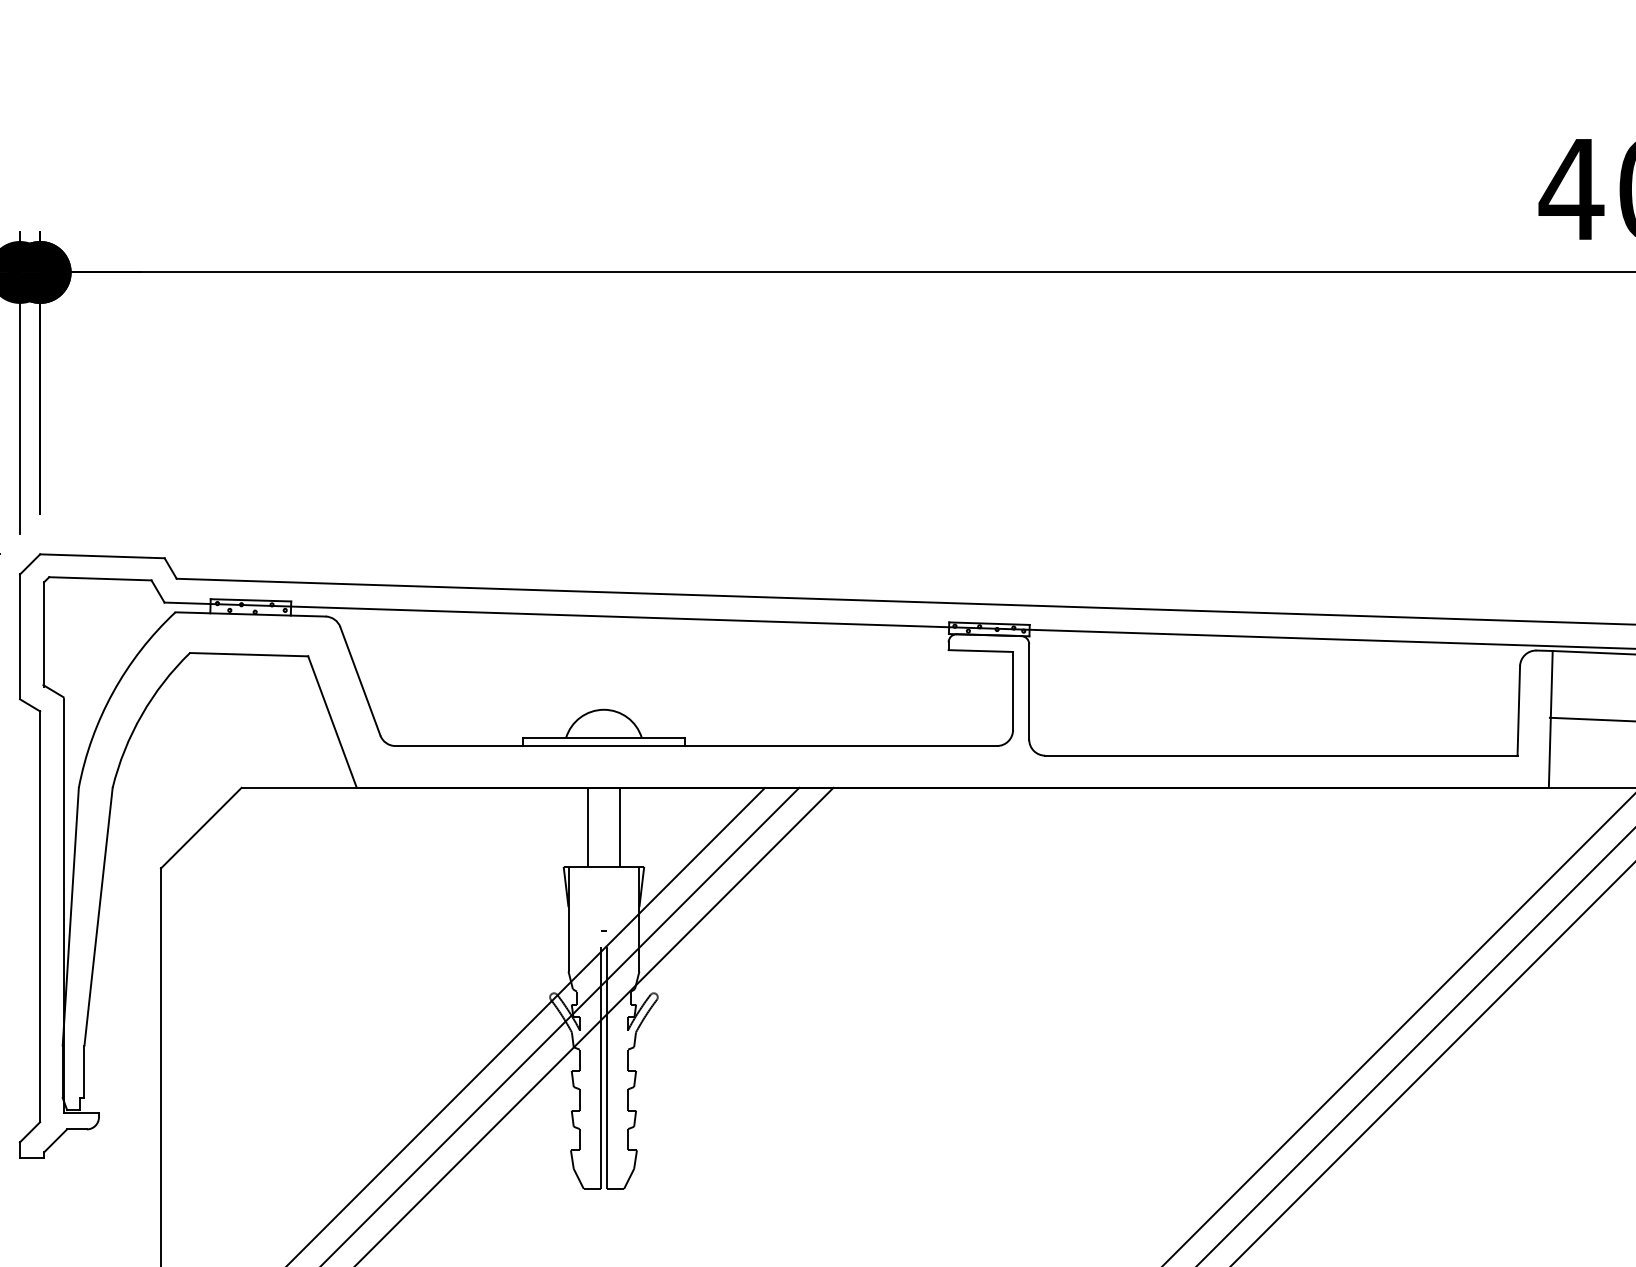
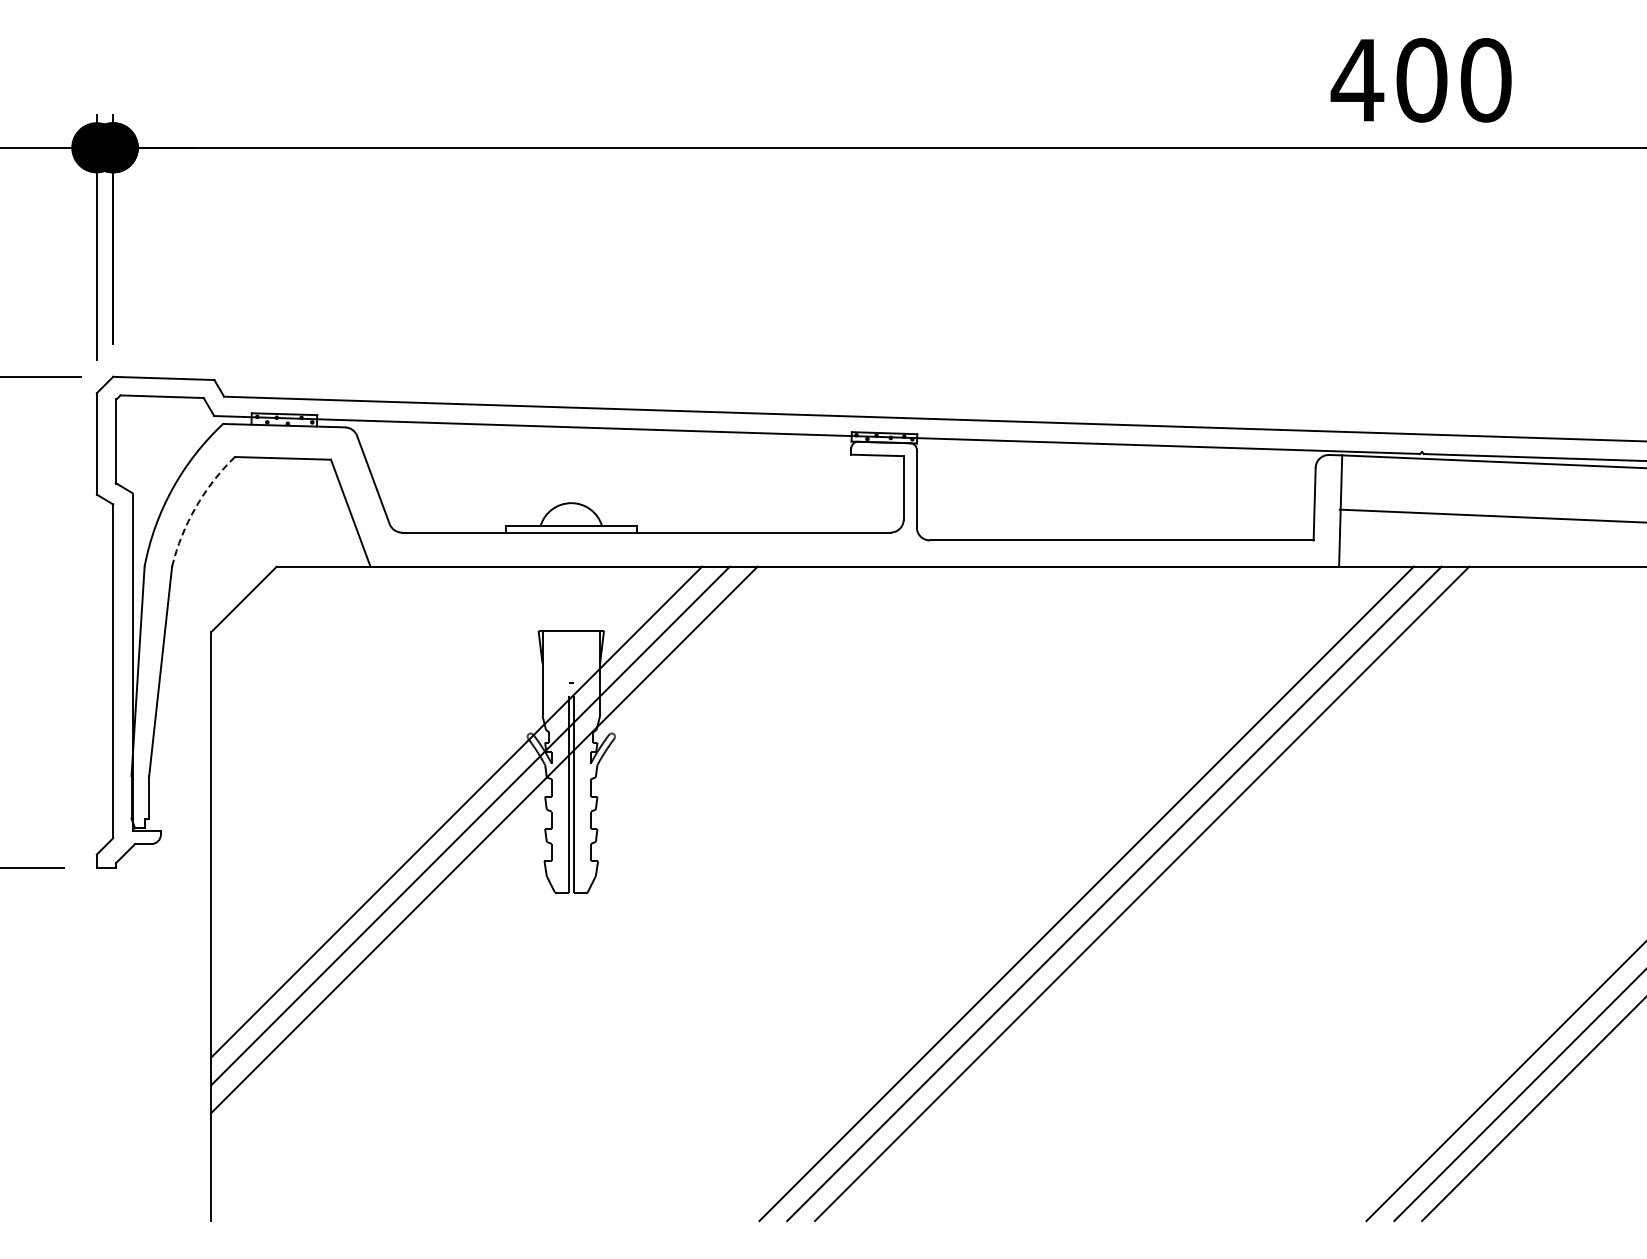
arc: (141, 715) -> (195, 507), solid -> dashed
line: (588, 827) -> (558, 598), removed
line: (620, 827) -> (584, 598), removed

